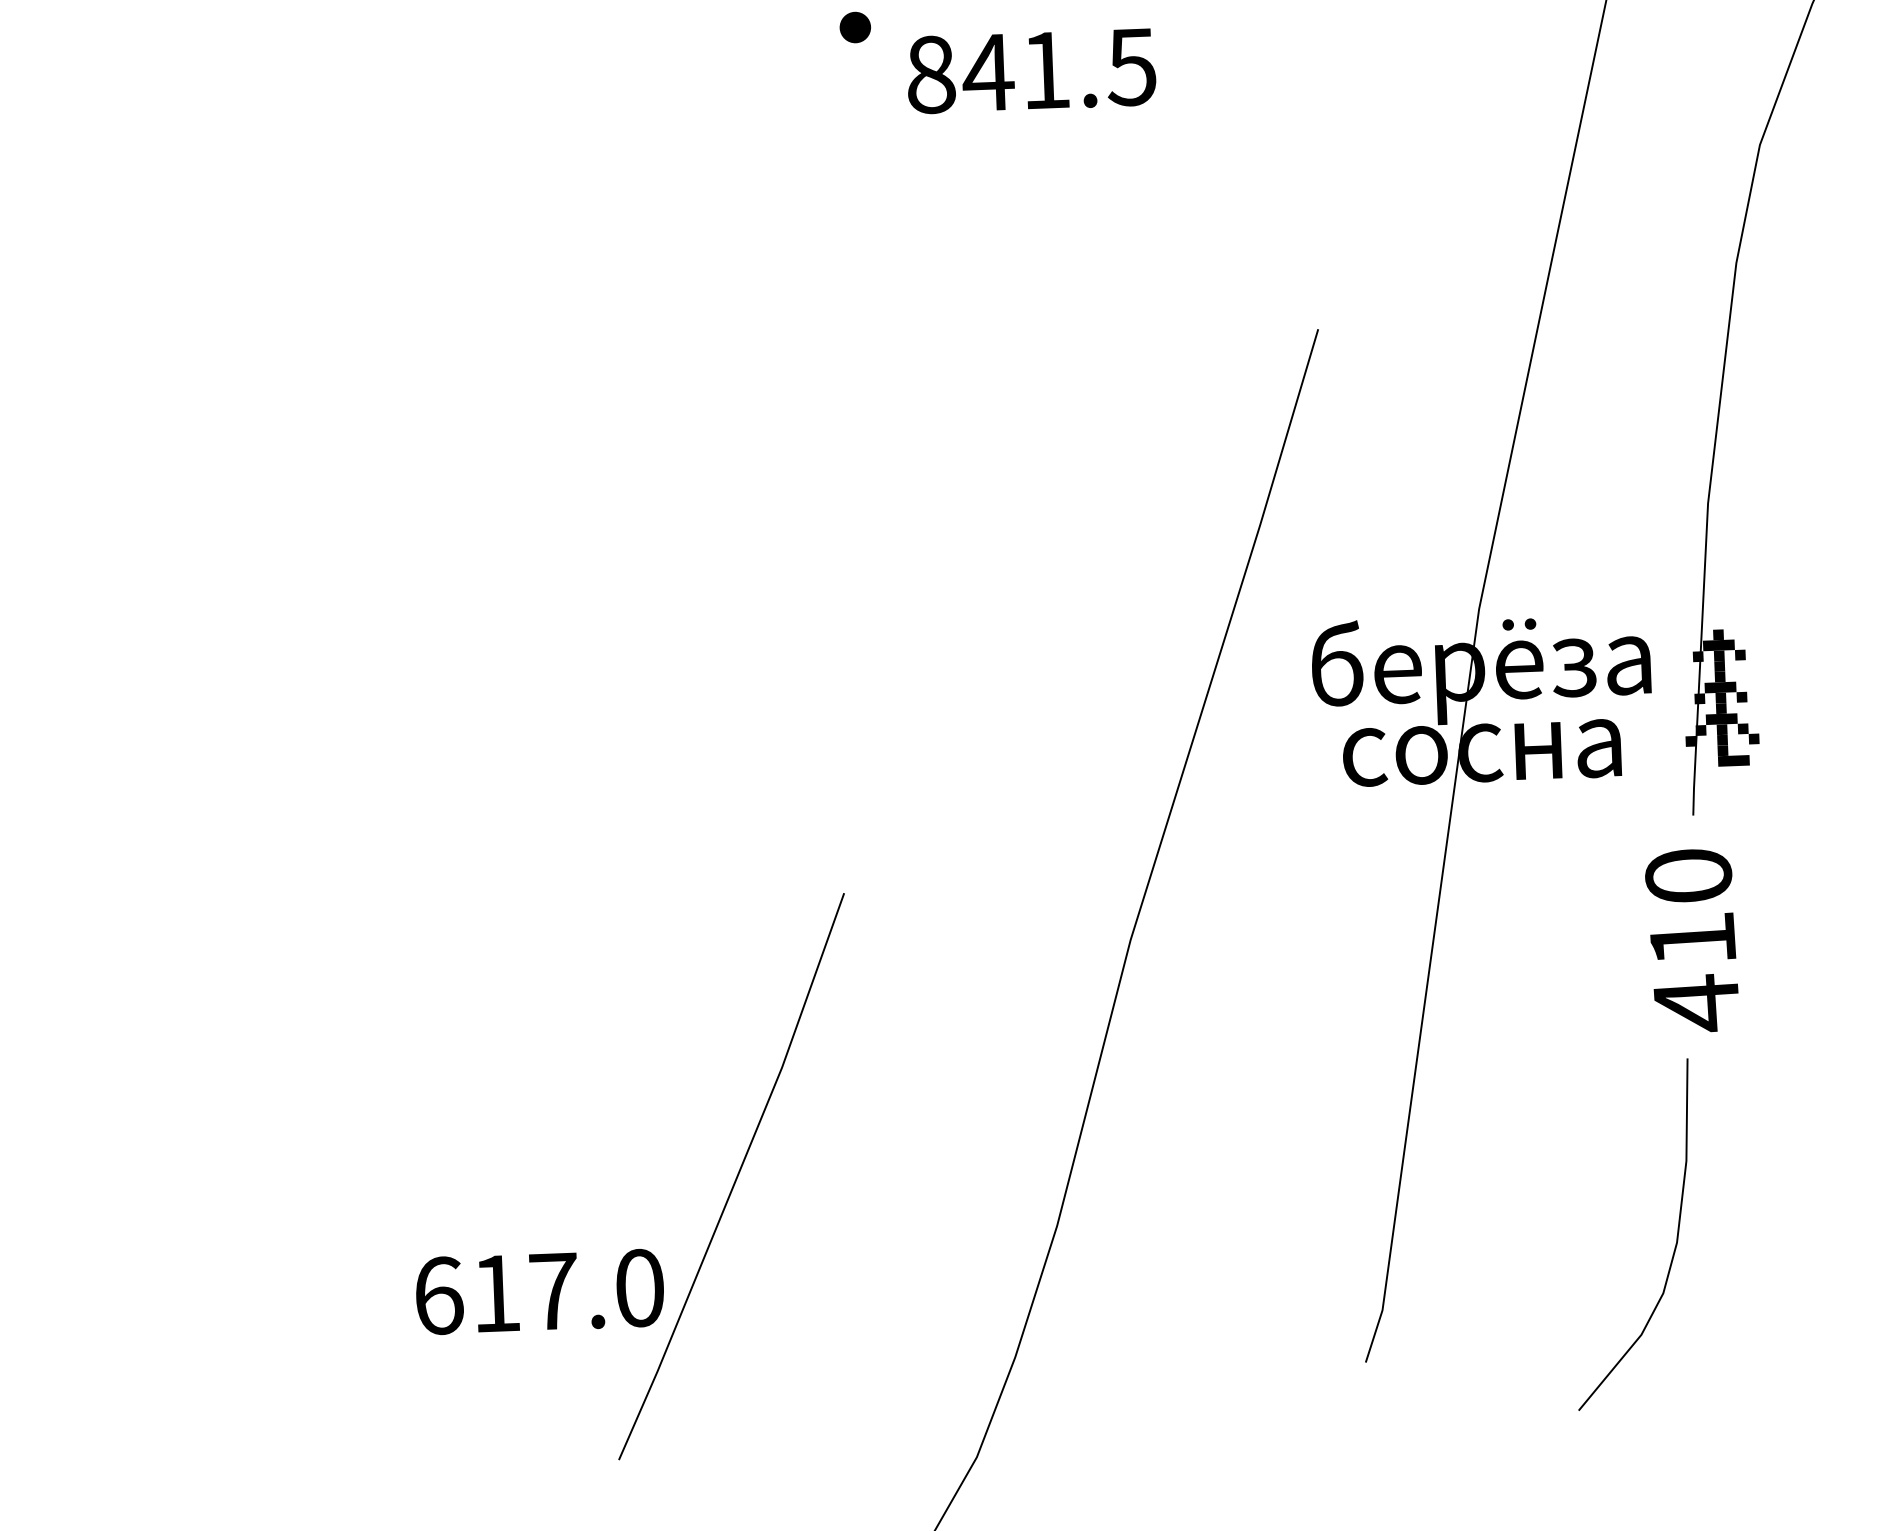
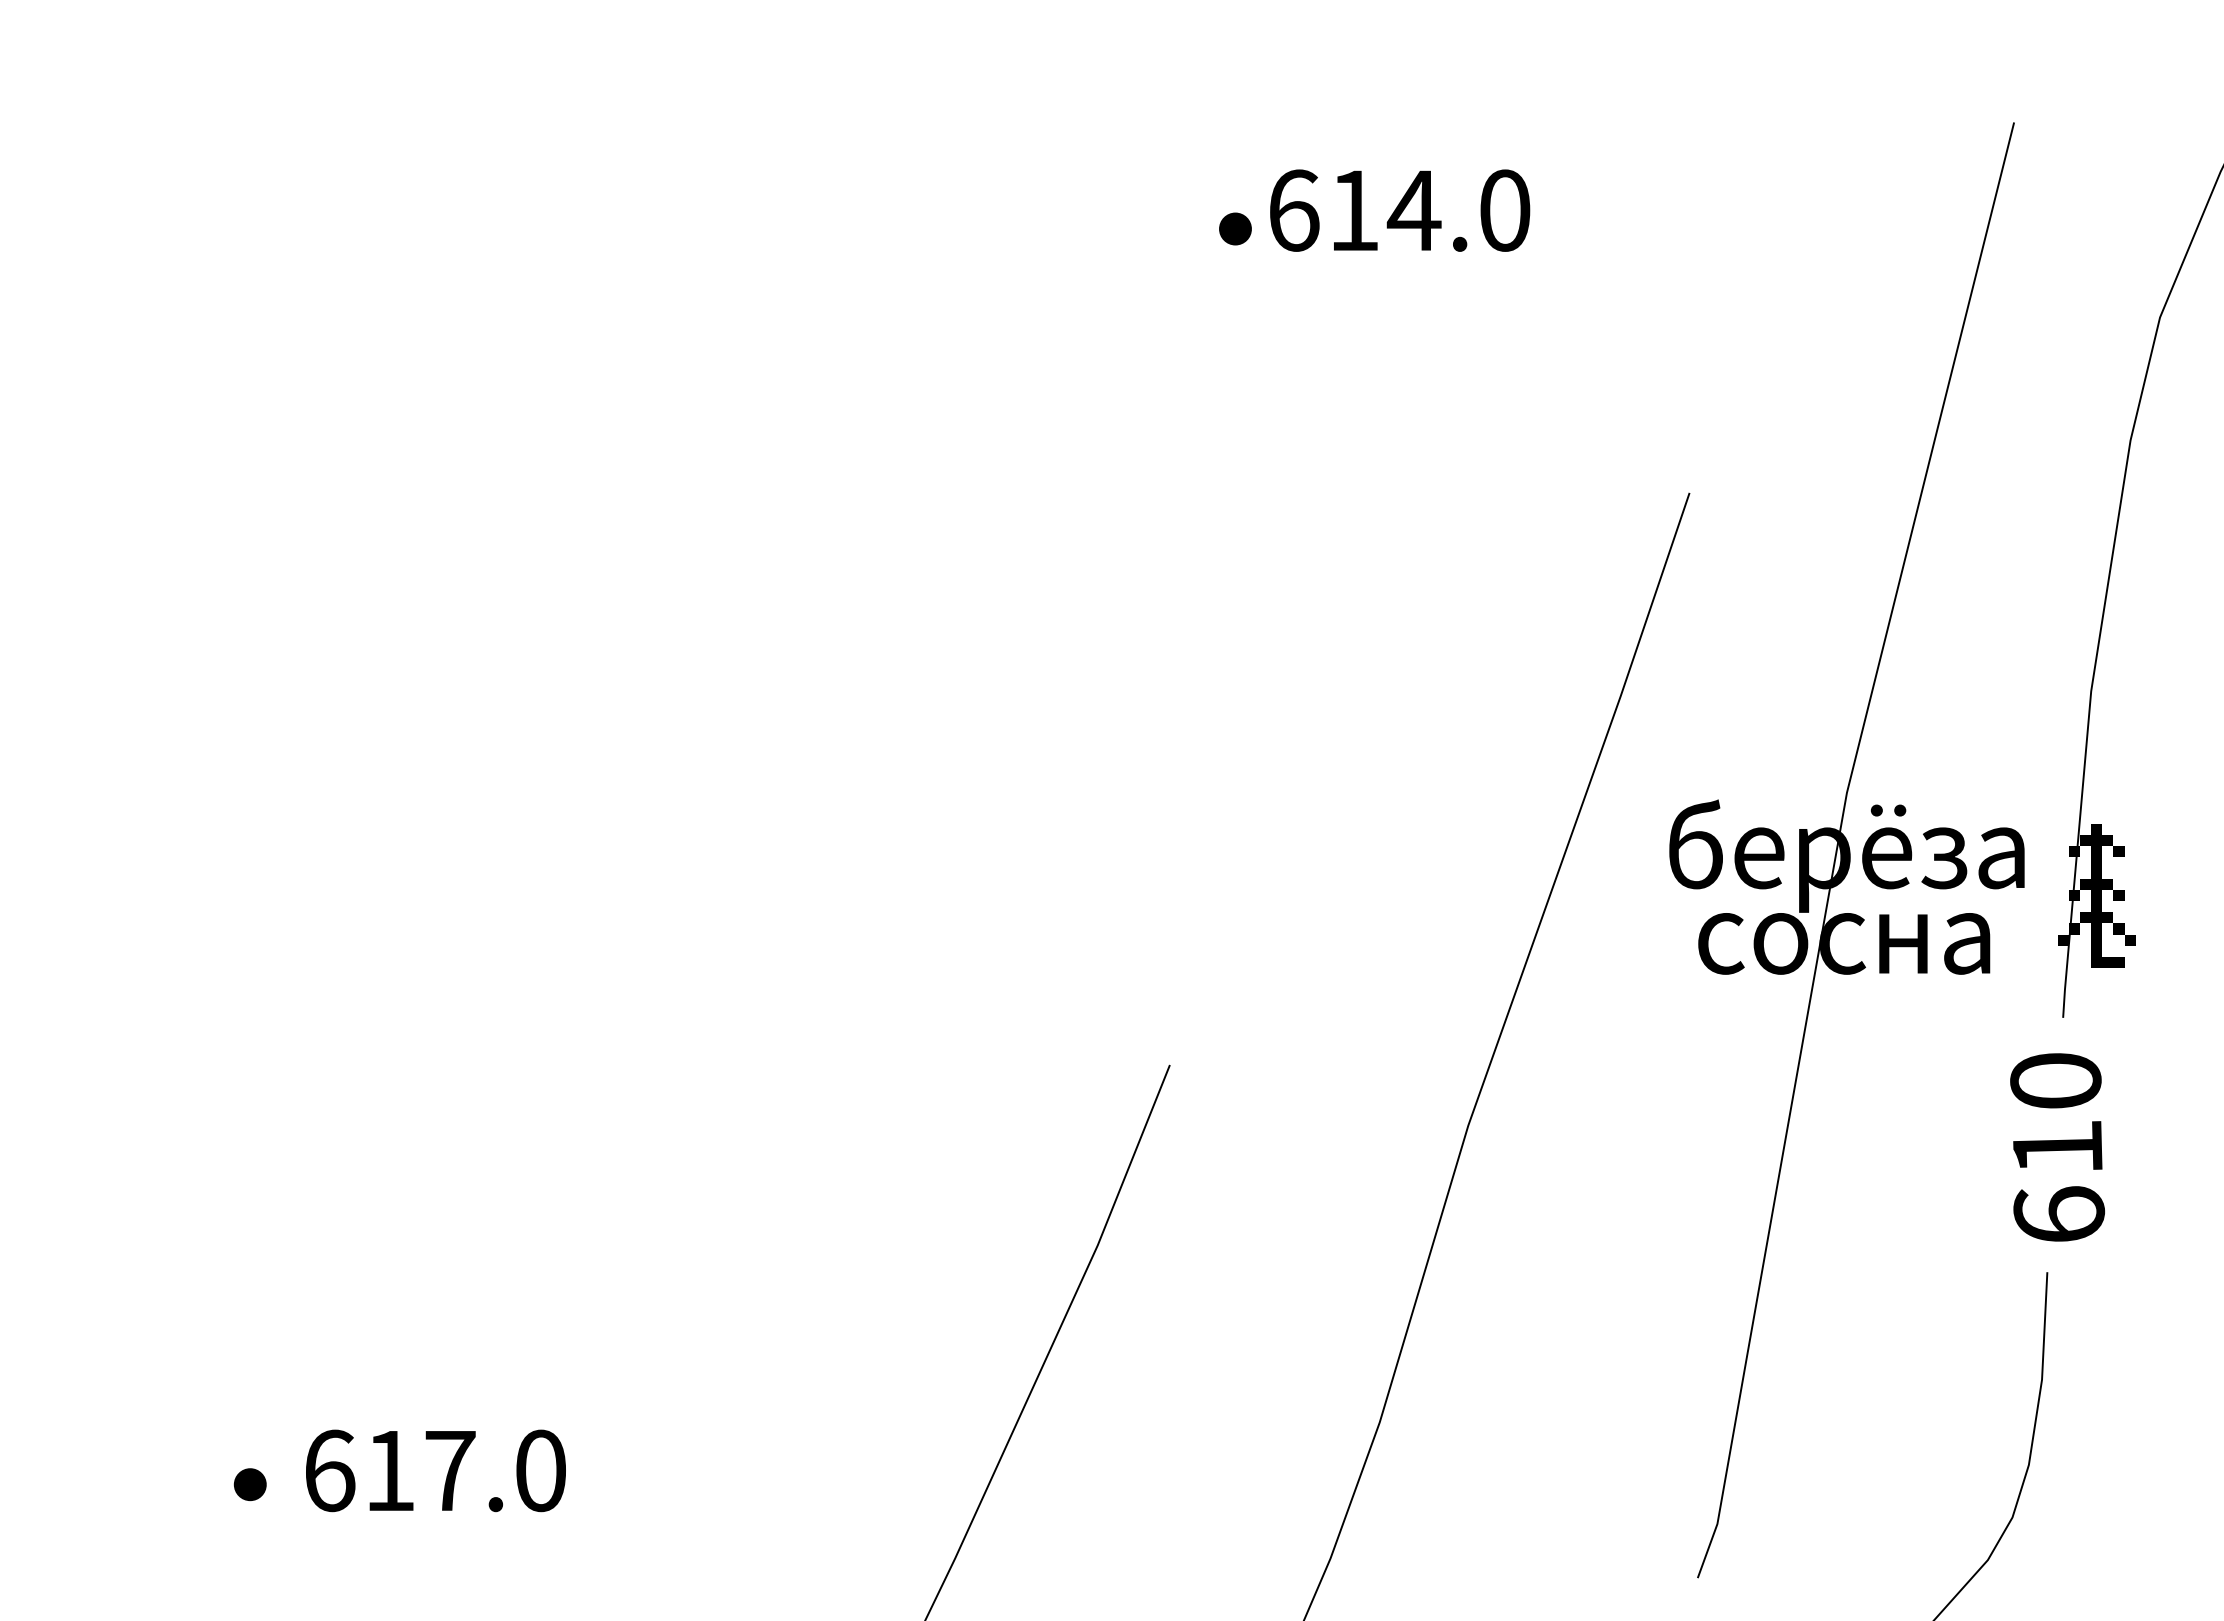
part: (855, 27) -> (1235, 228), moved
text: (1031, 70) -> (1399, 210), 841.5 -> 614.0
text: (1697, 1002) -> (2059, 1214), 410 -> 610
text: (539, 1291) -> (435, 1470), moved

